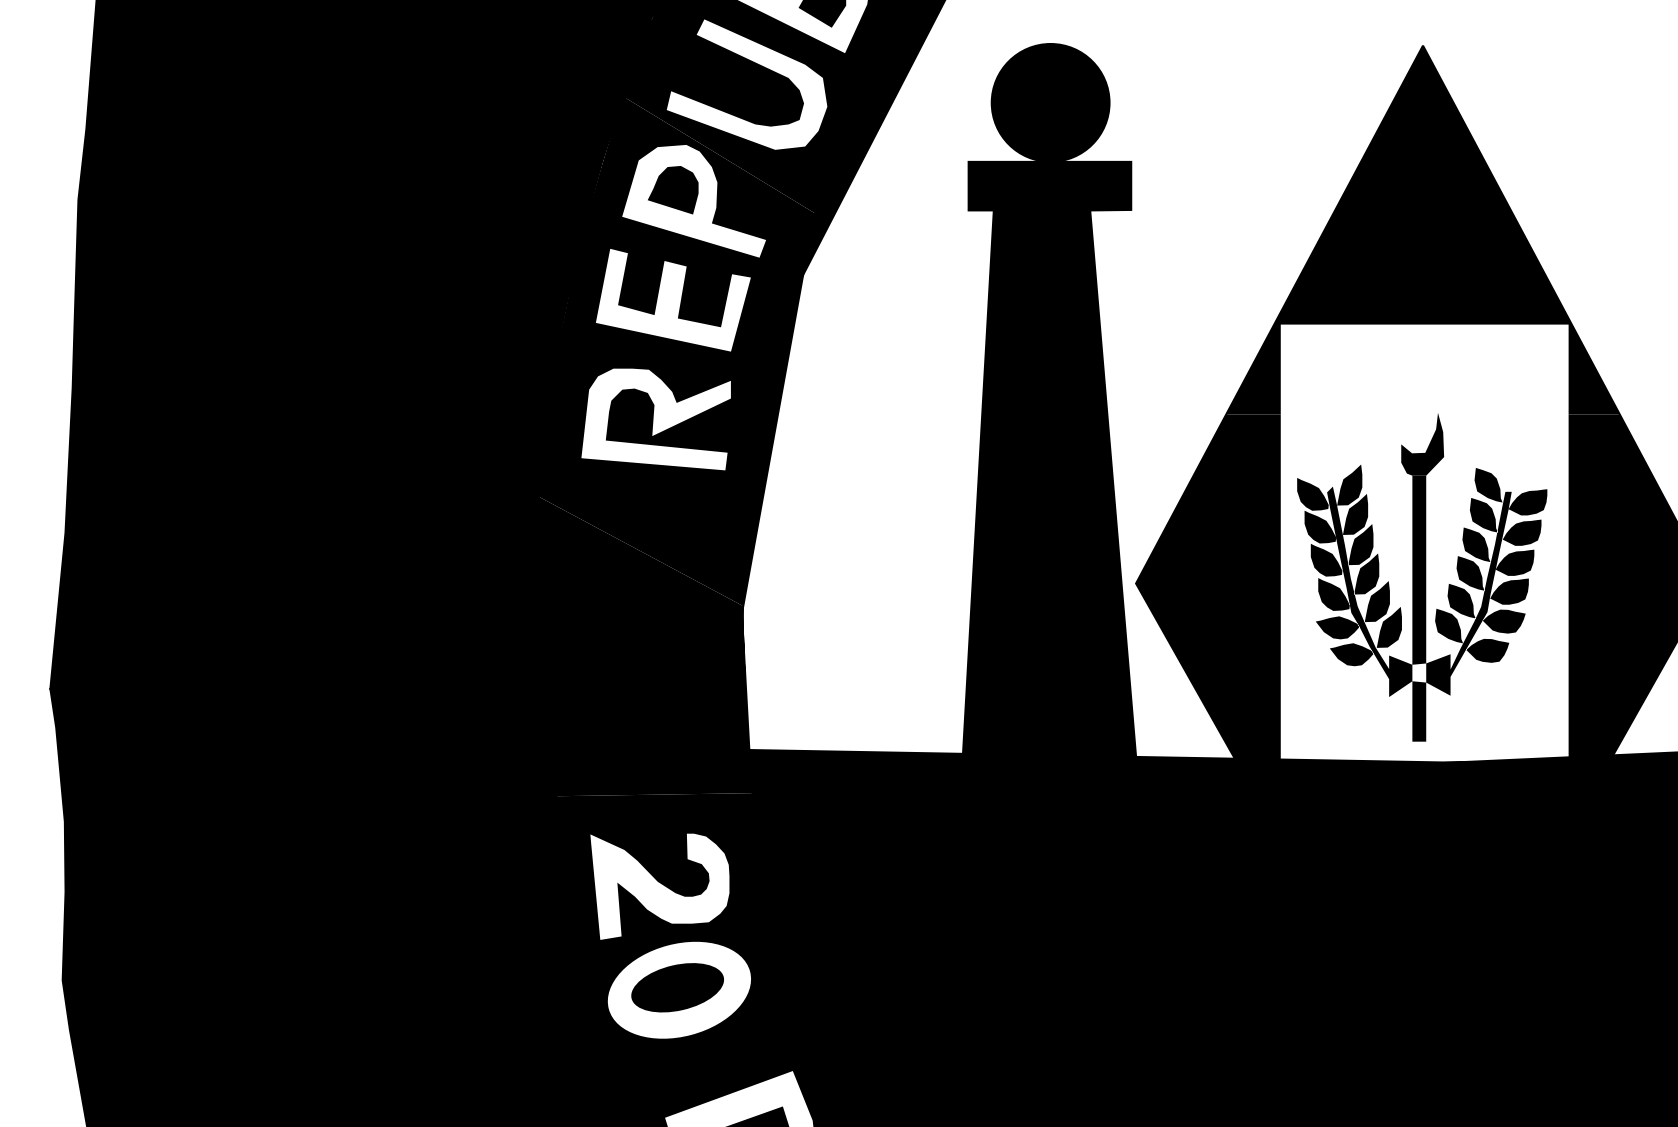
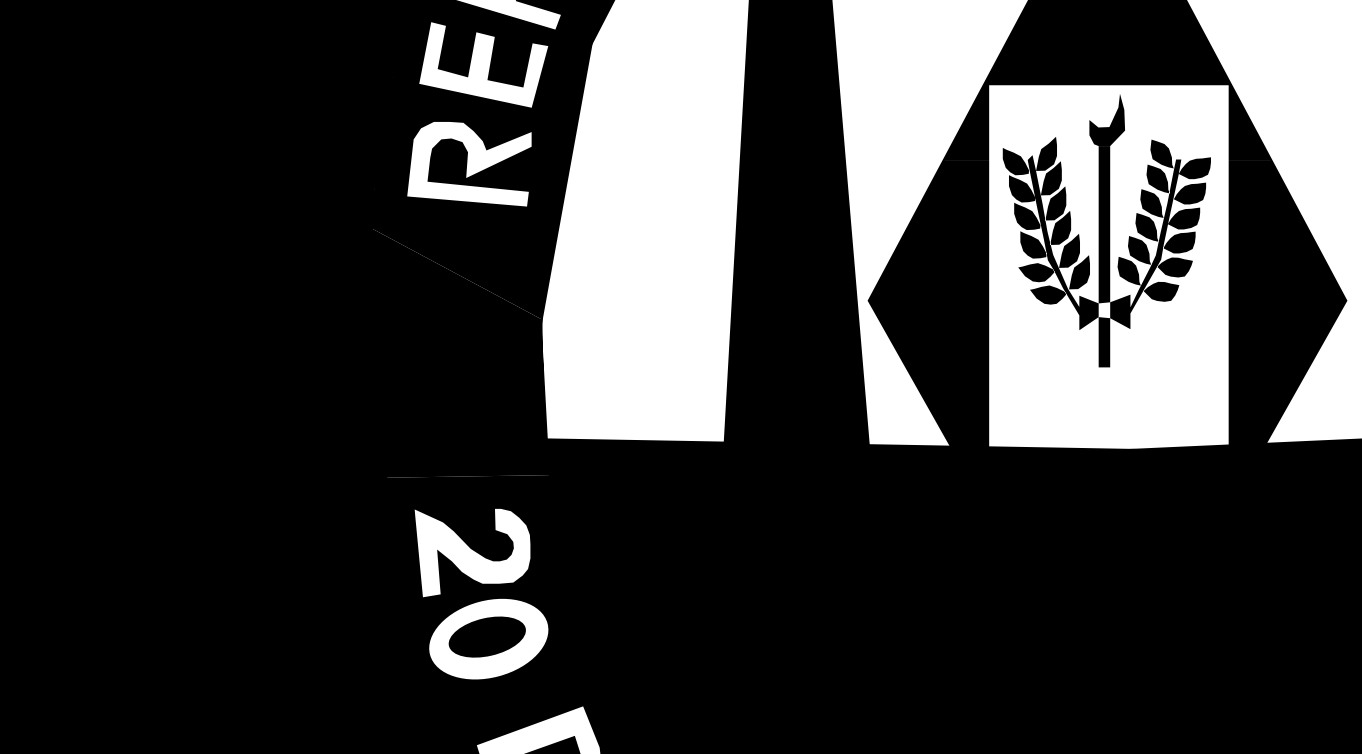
part: (1422, 577) -> (1107, 230), moved

